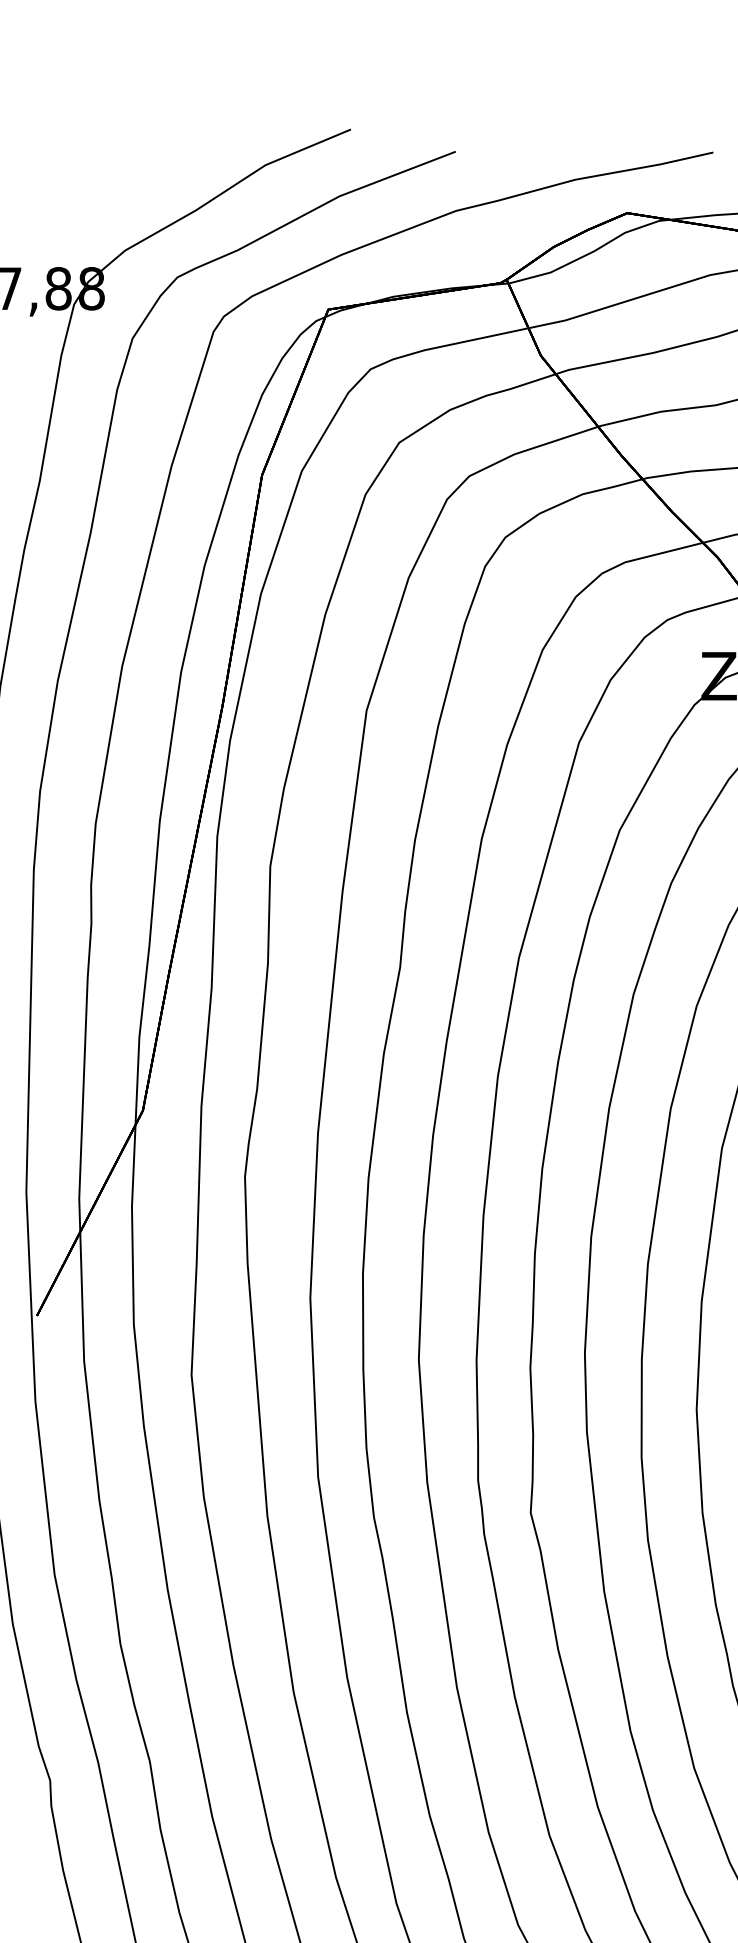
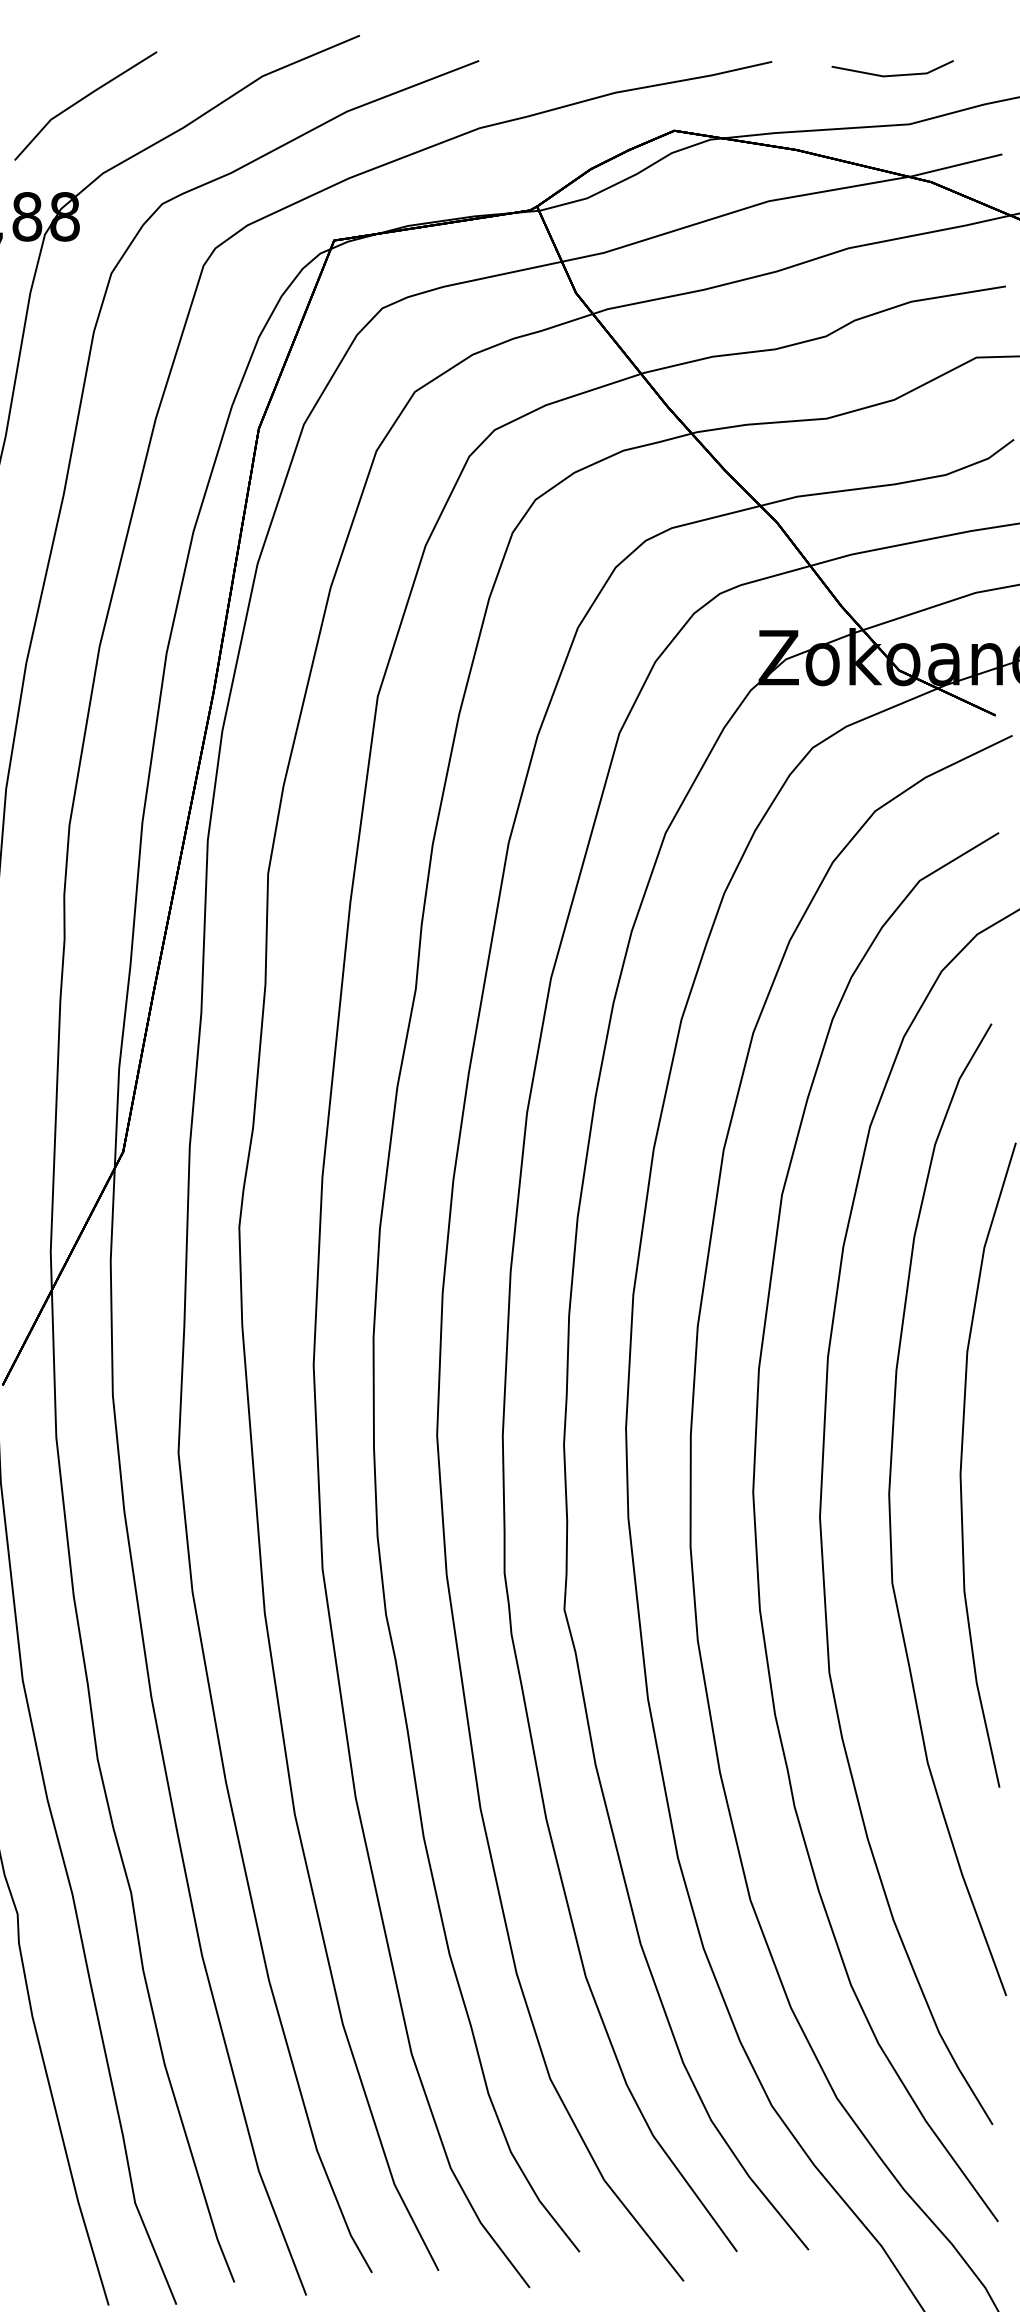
line: (107, 186) -> (82, 100), added

